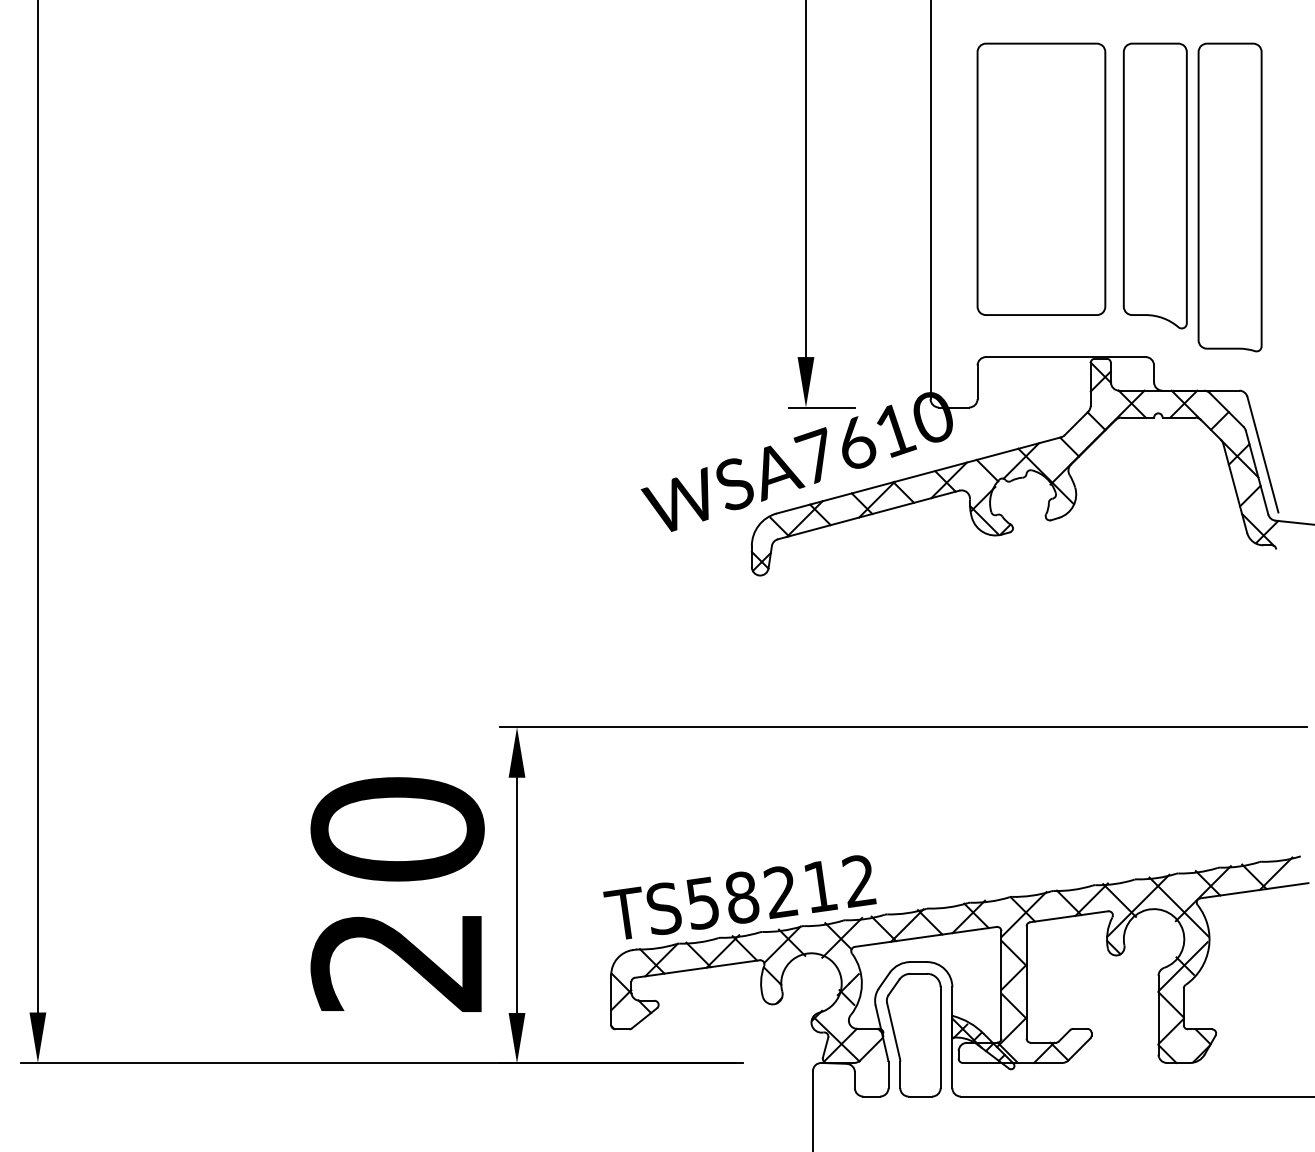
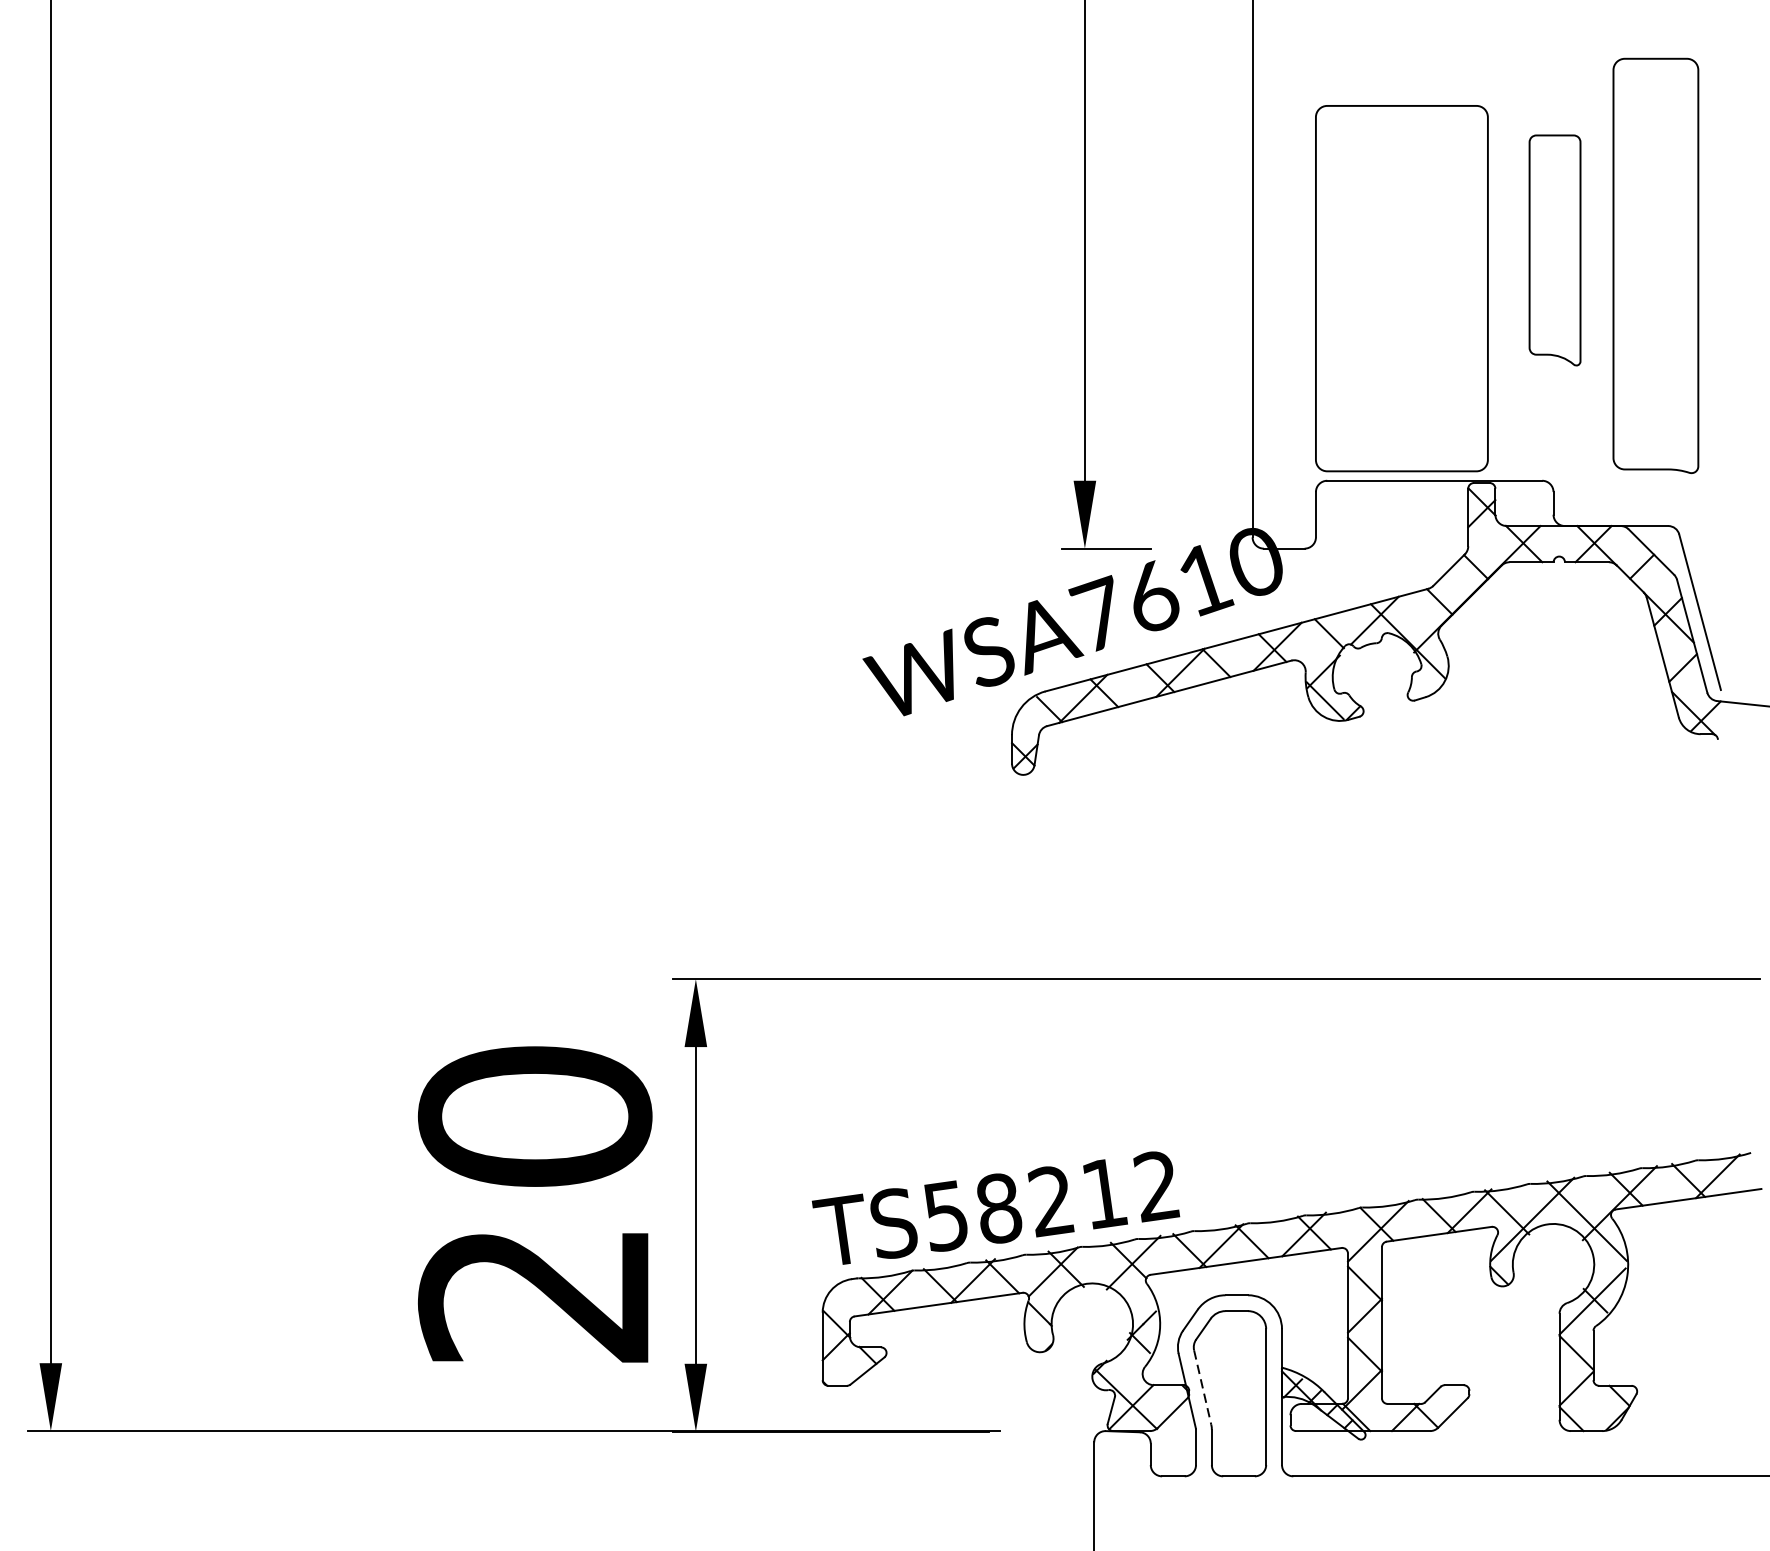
part: (1041, 178) -> (1401, 287), moved
part: (1154, 185) -> (1554, 249), size x0.6
line: (893, 1031) -> (1202, 1388), solid -> dashed

